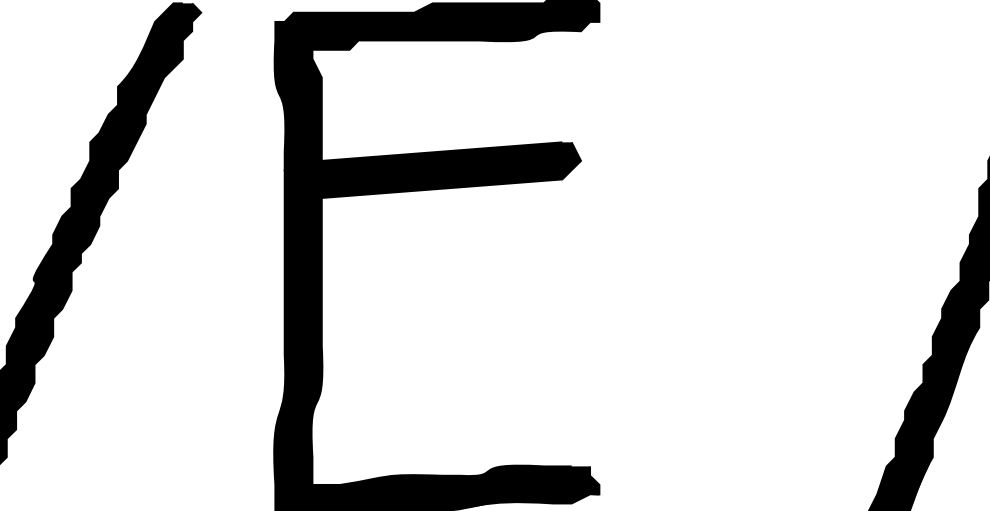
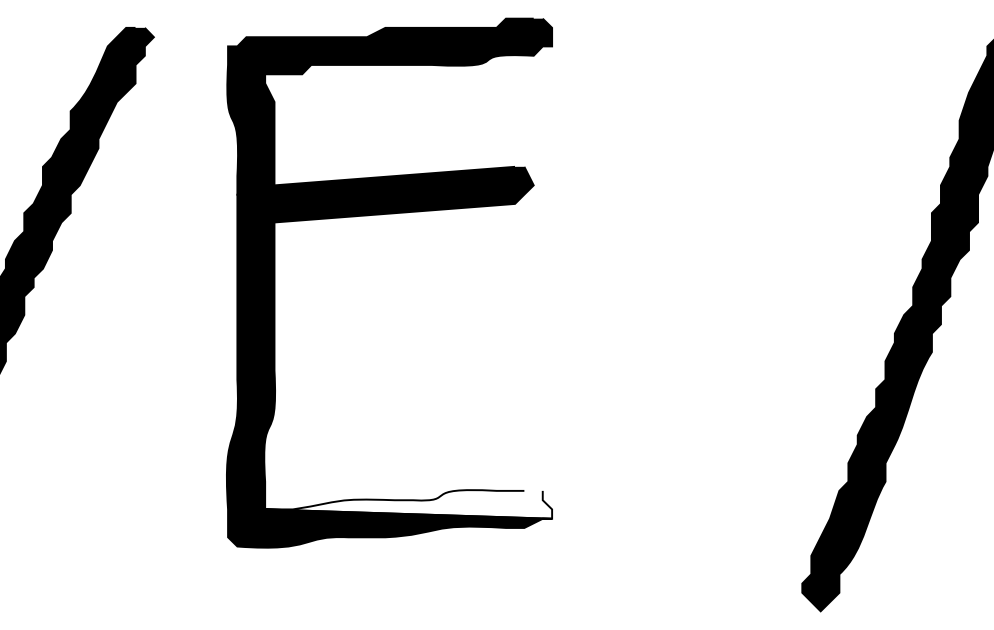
fill: (455, 480) -> (408, 504), removed

